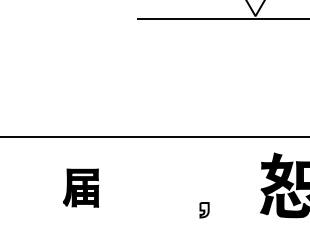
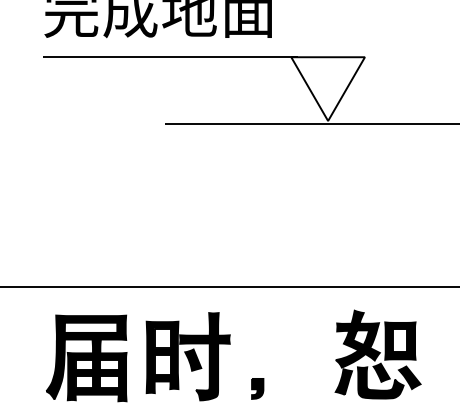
part: (153, 186) -> (187, 356), added
part: (80, 188) -> (86, 358), size x1.67
fill: (204, 209) -> (257, 388), added

